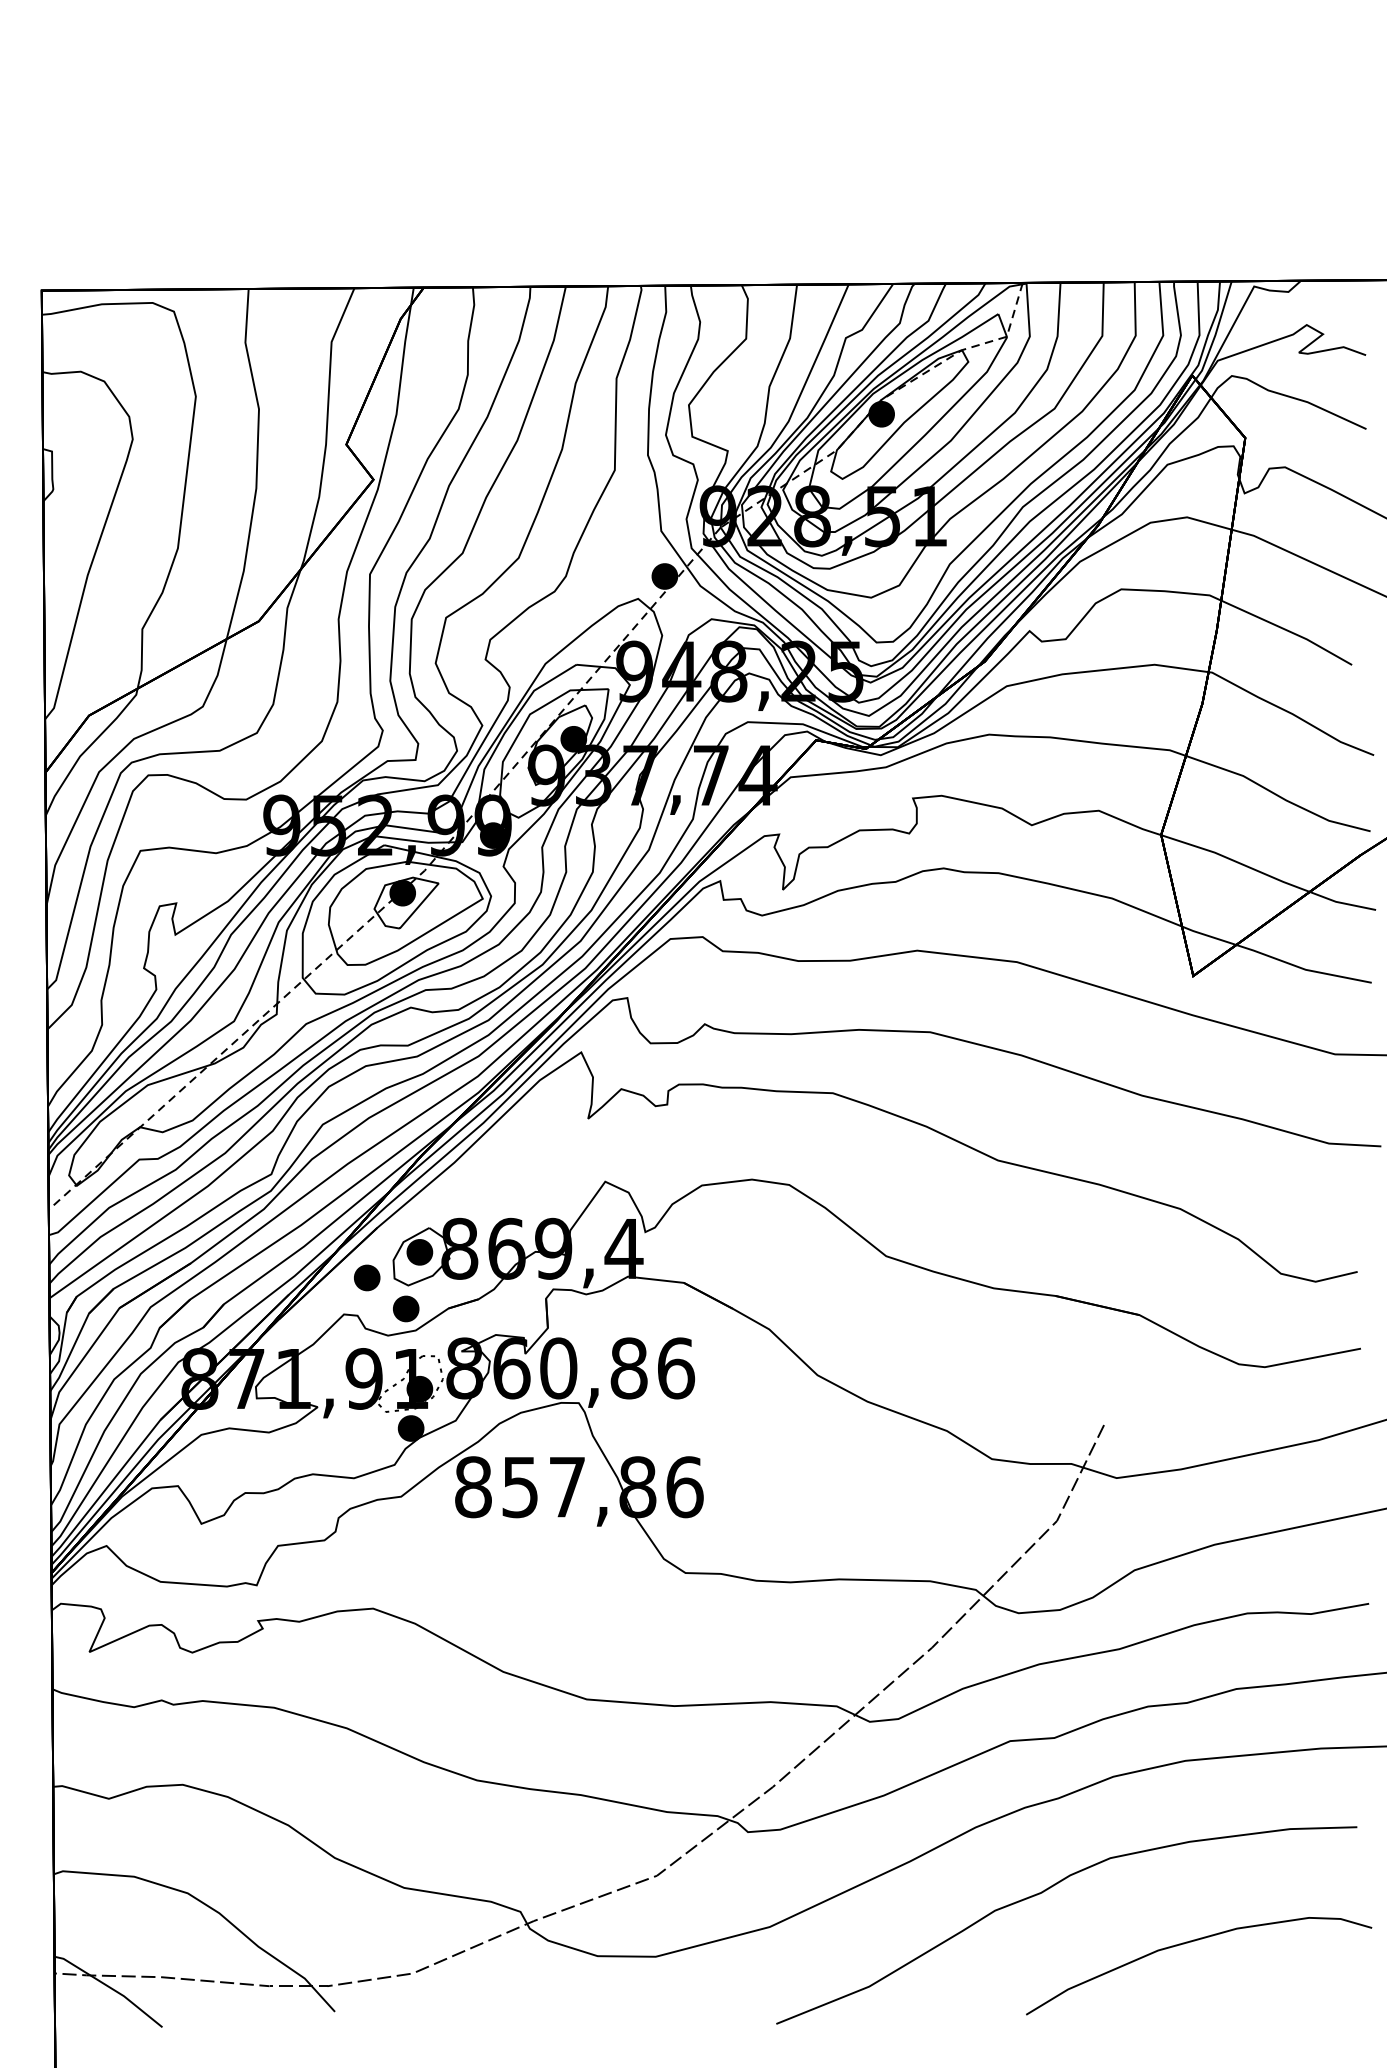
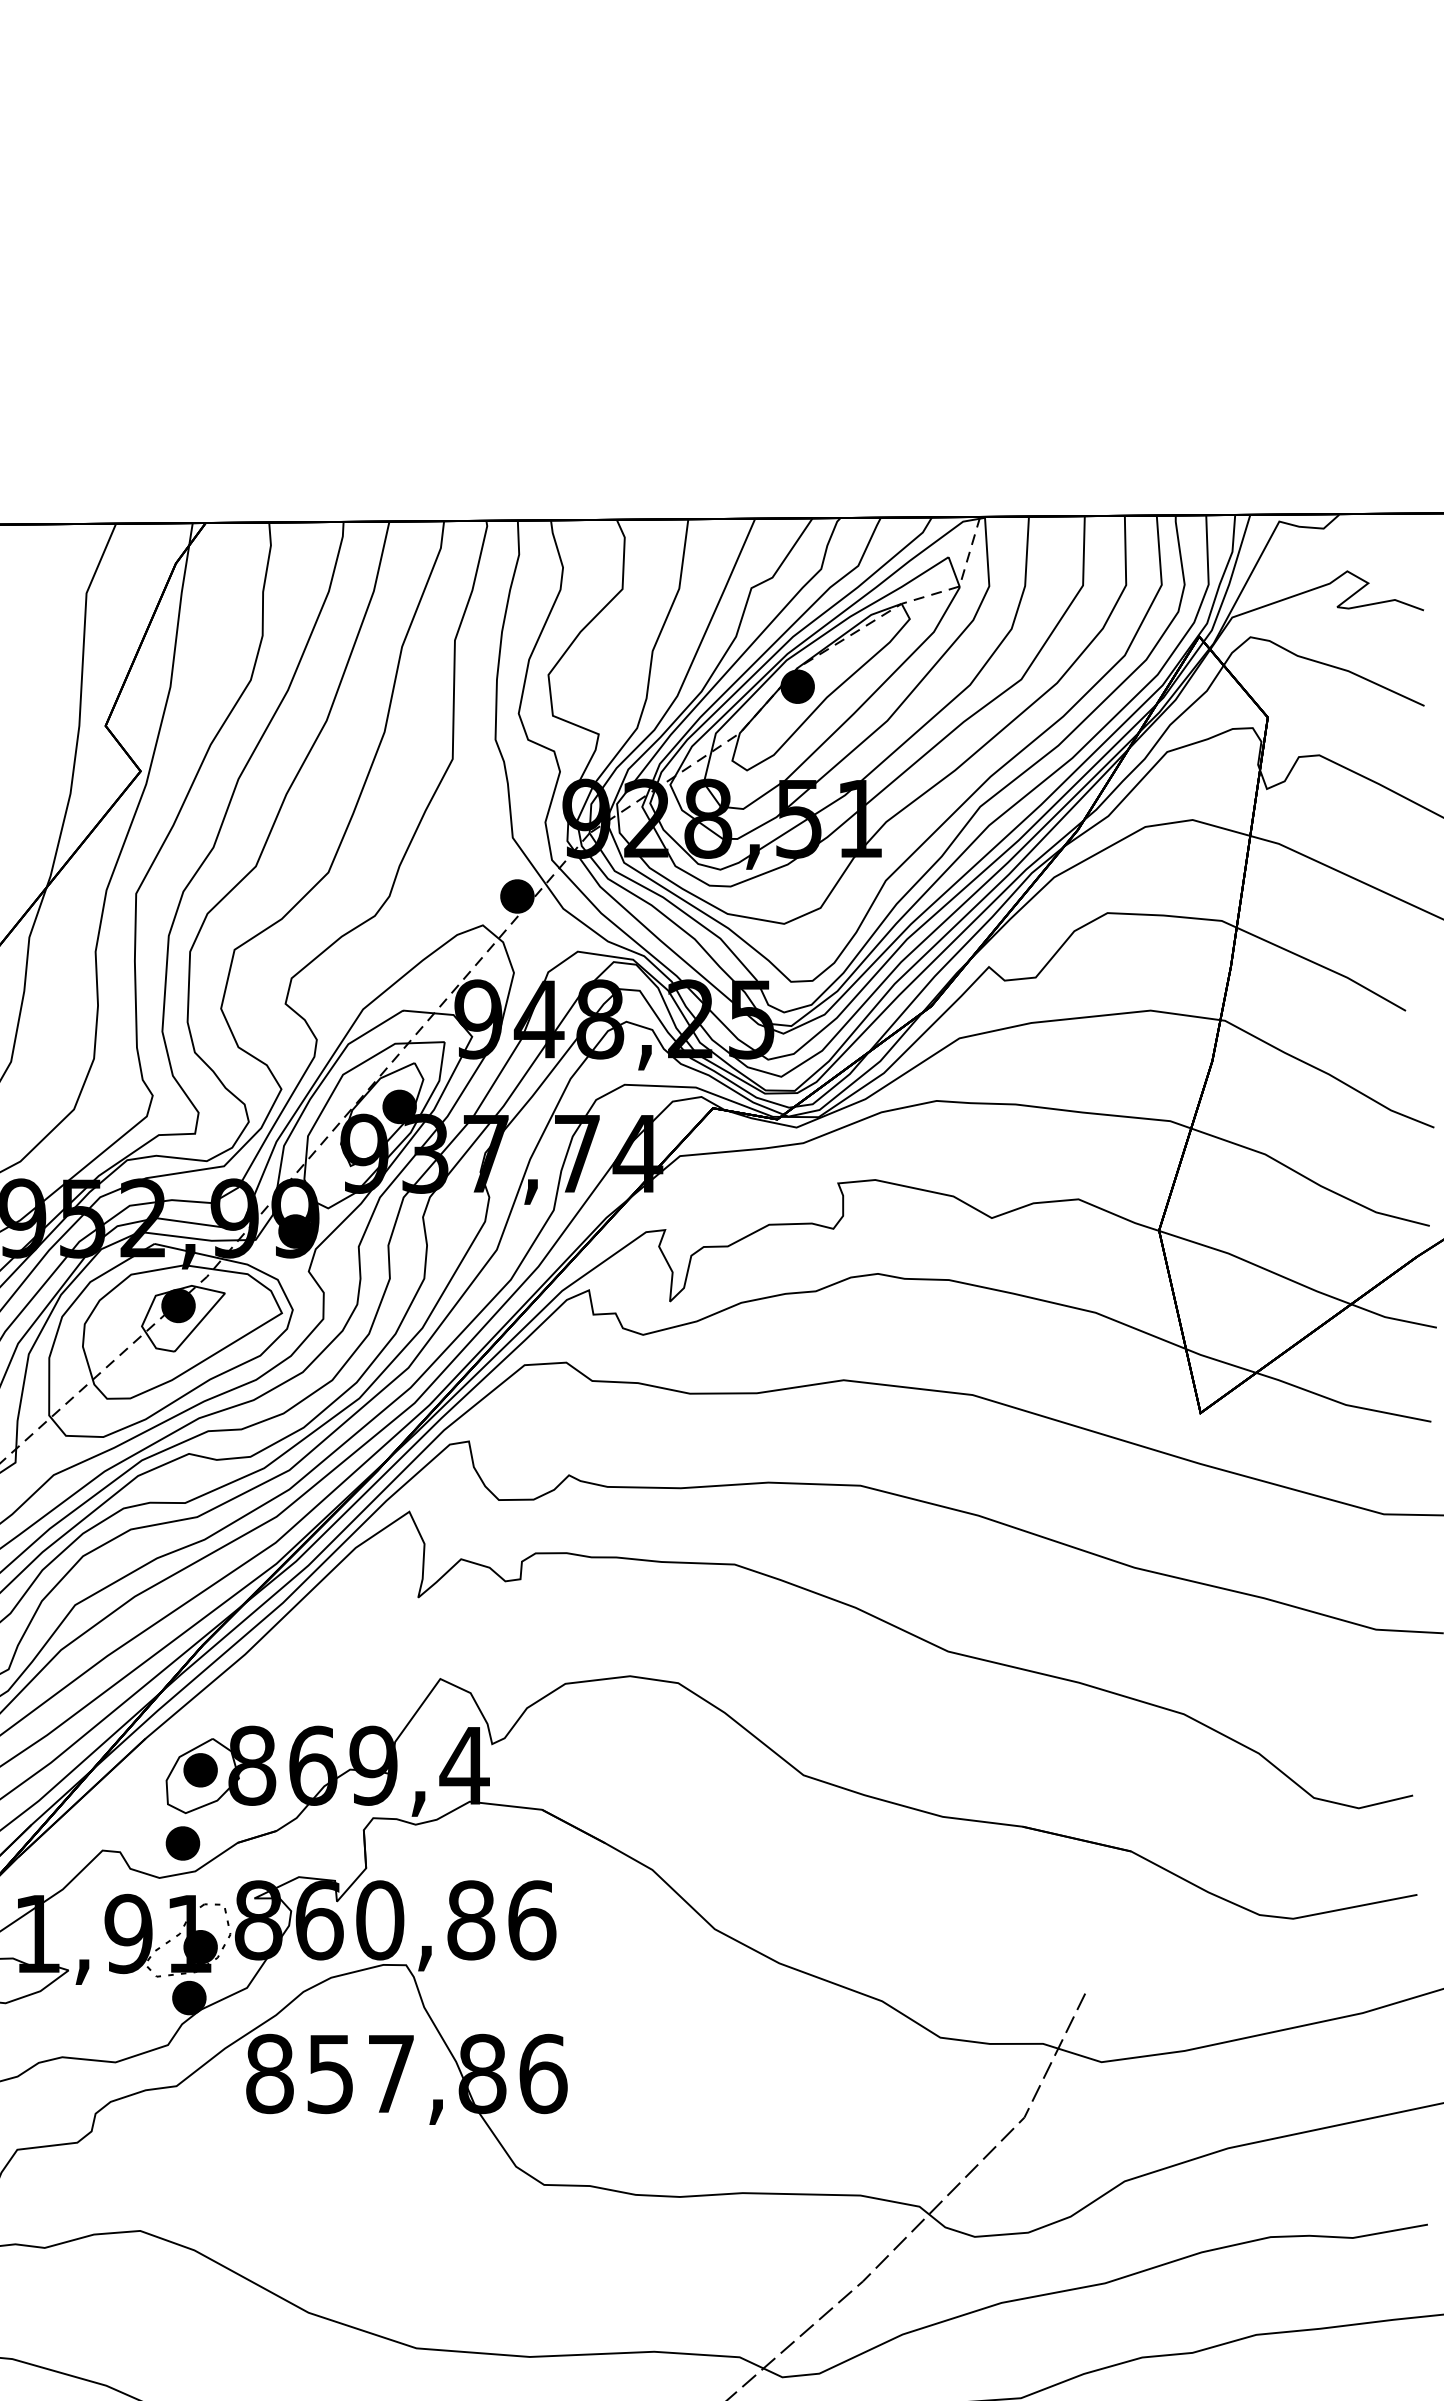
part: (367, 1277) -> (132, 1802), removed

